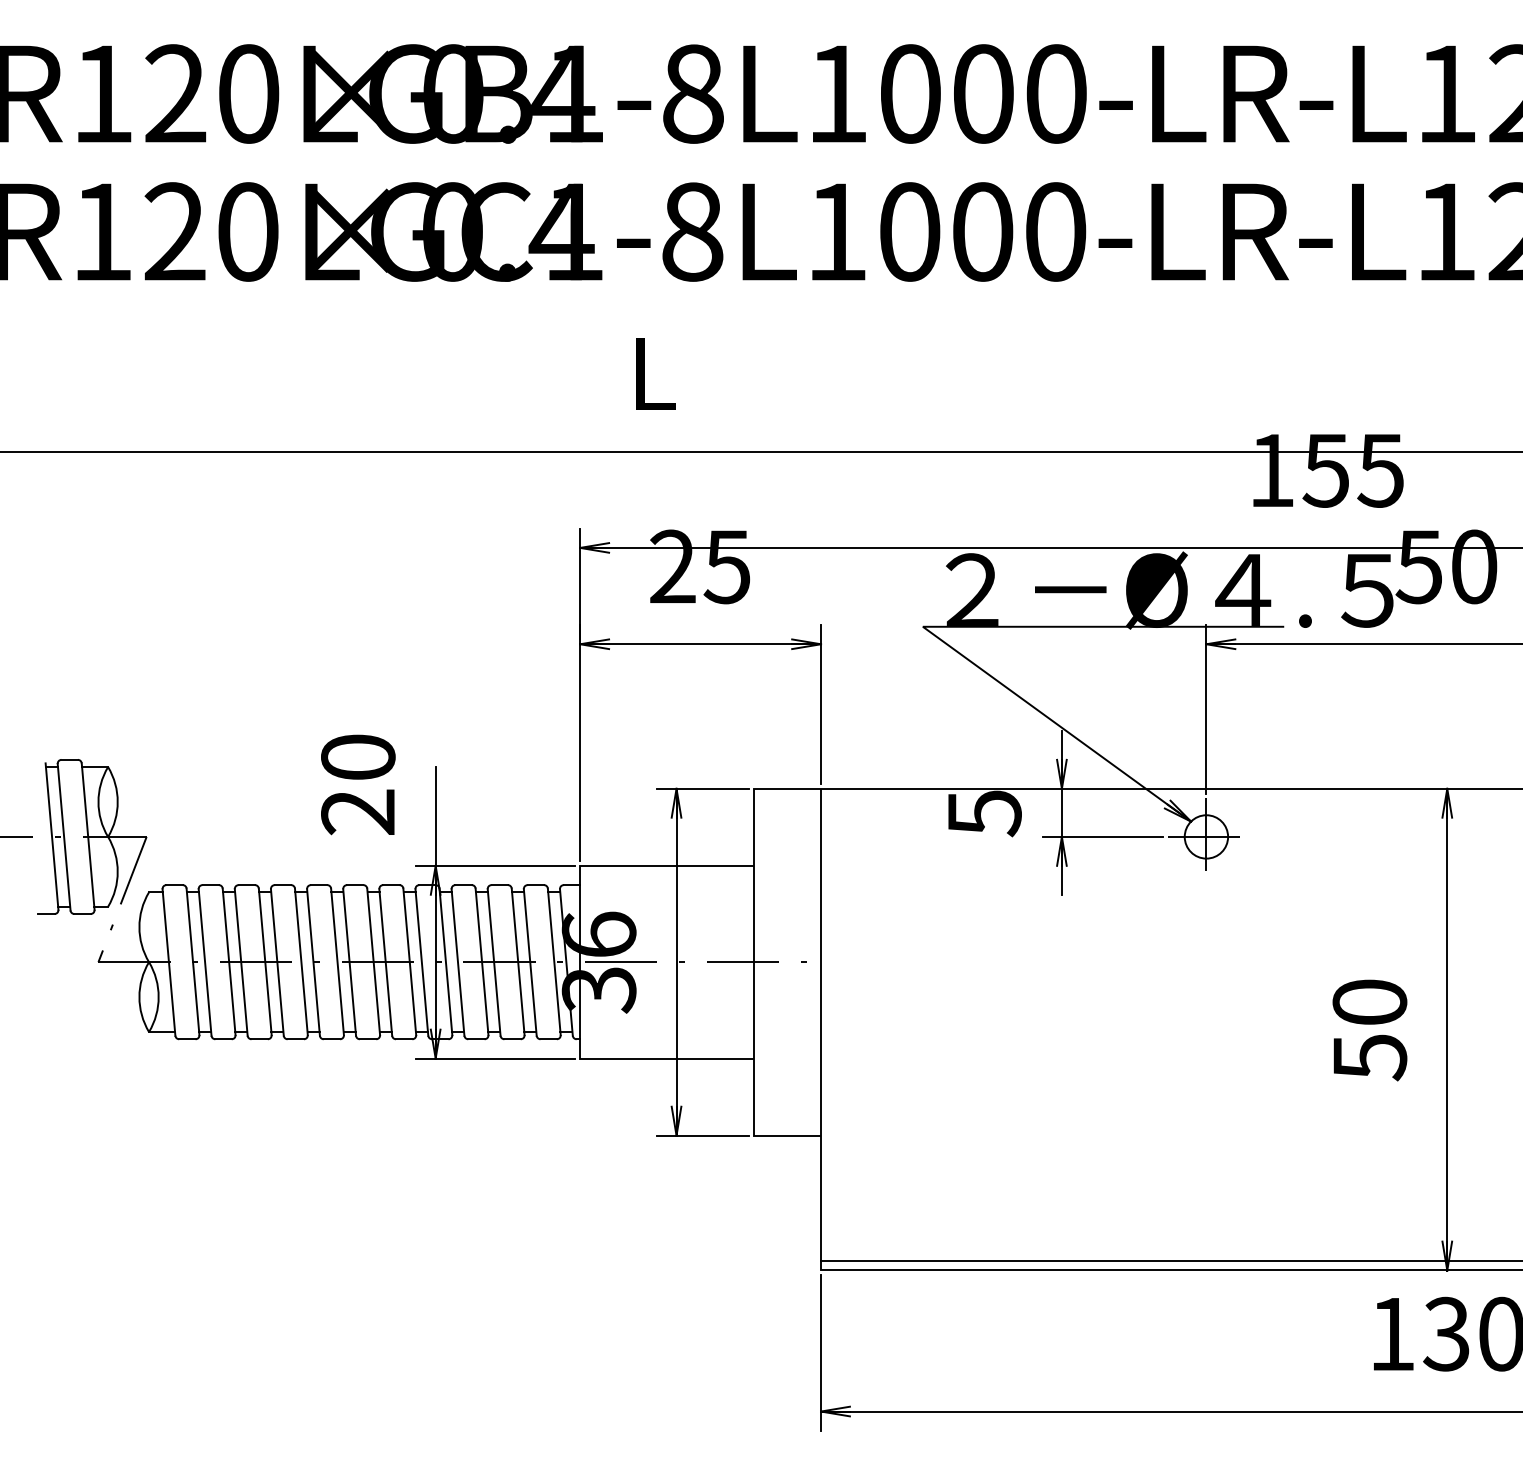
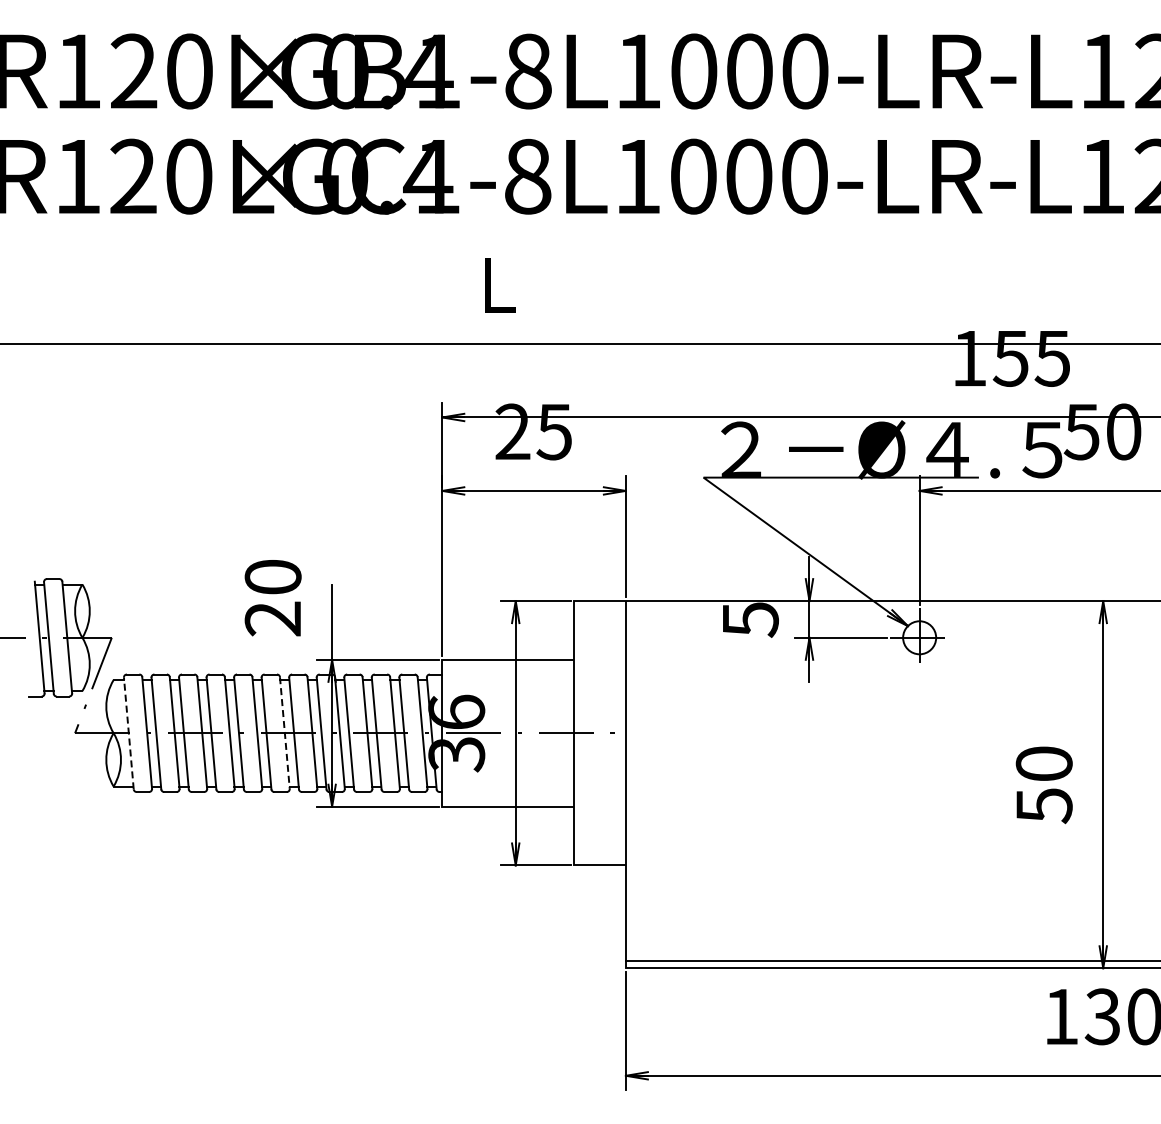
line: (168, 962) -> (128, 733), solid -> dashed
line: (373, 962) -> (284, 733), solid -> dashed

